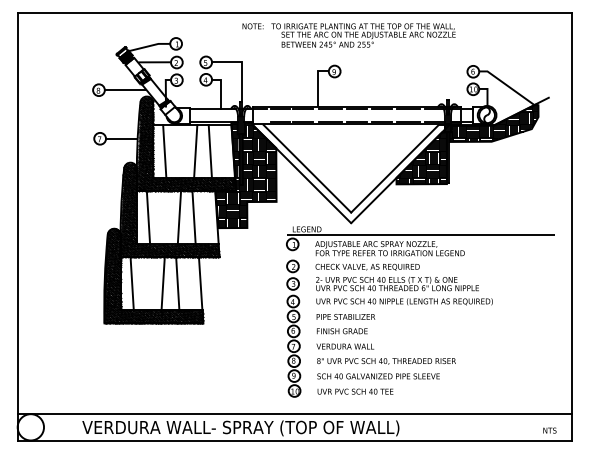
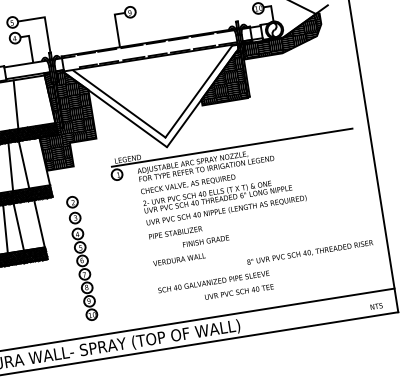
line: (209, 151) -> (28, 102), removed
part: (293, 328) -> (81, 258), moved
text: (342, 331) -> (206, 241), moved
text: (386, 361) -> (310, 252), moved
text: (355, 391) -> (239, 291), moved

